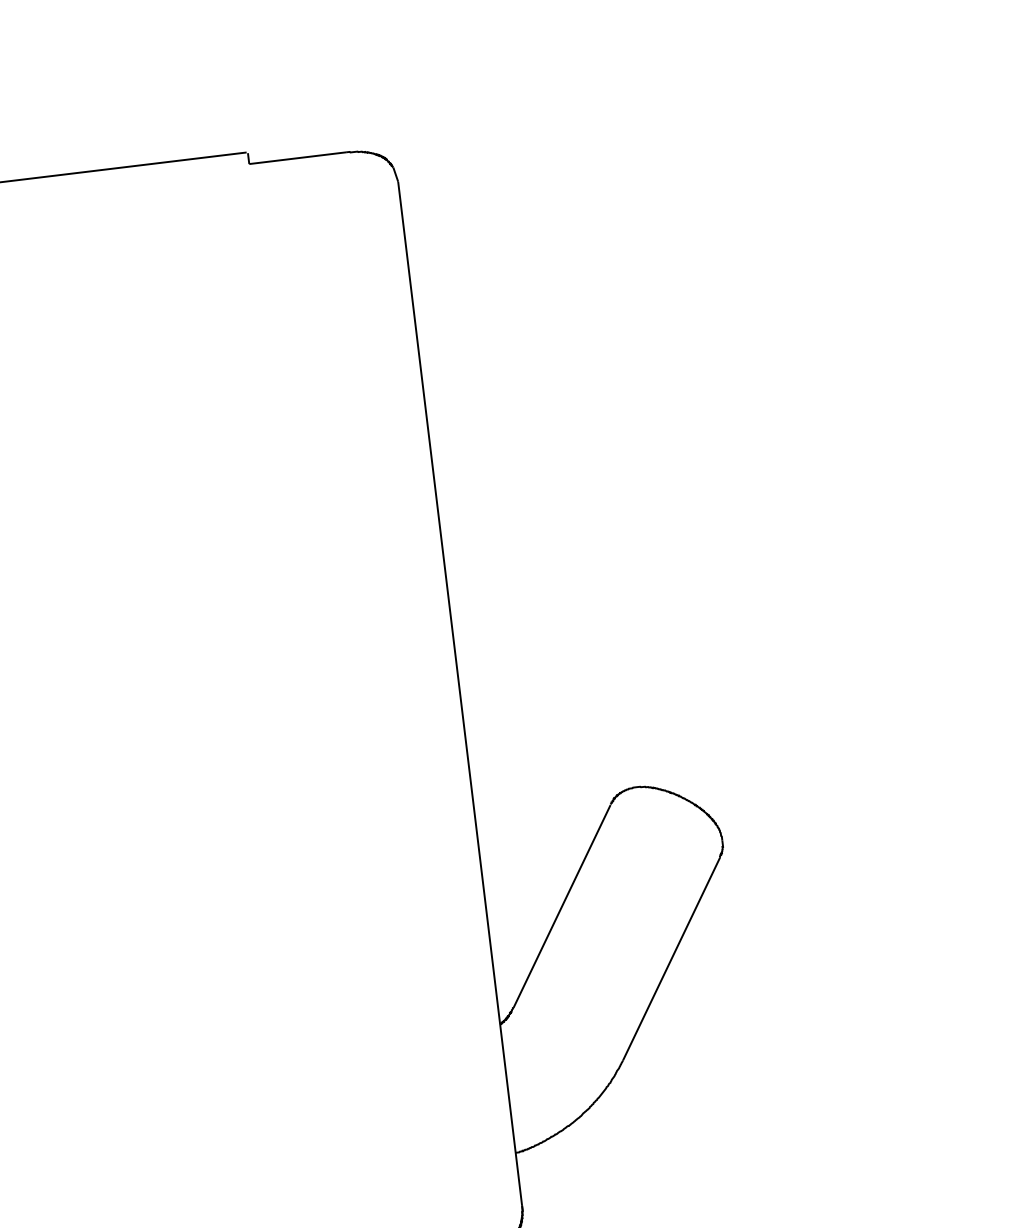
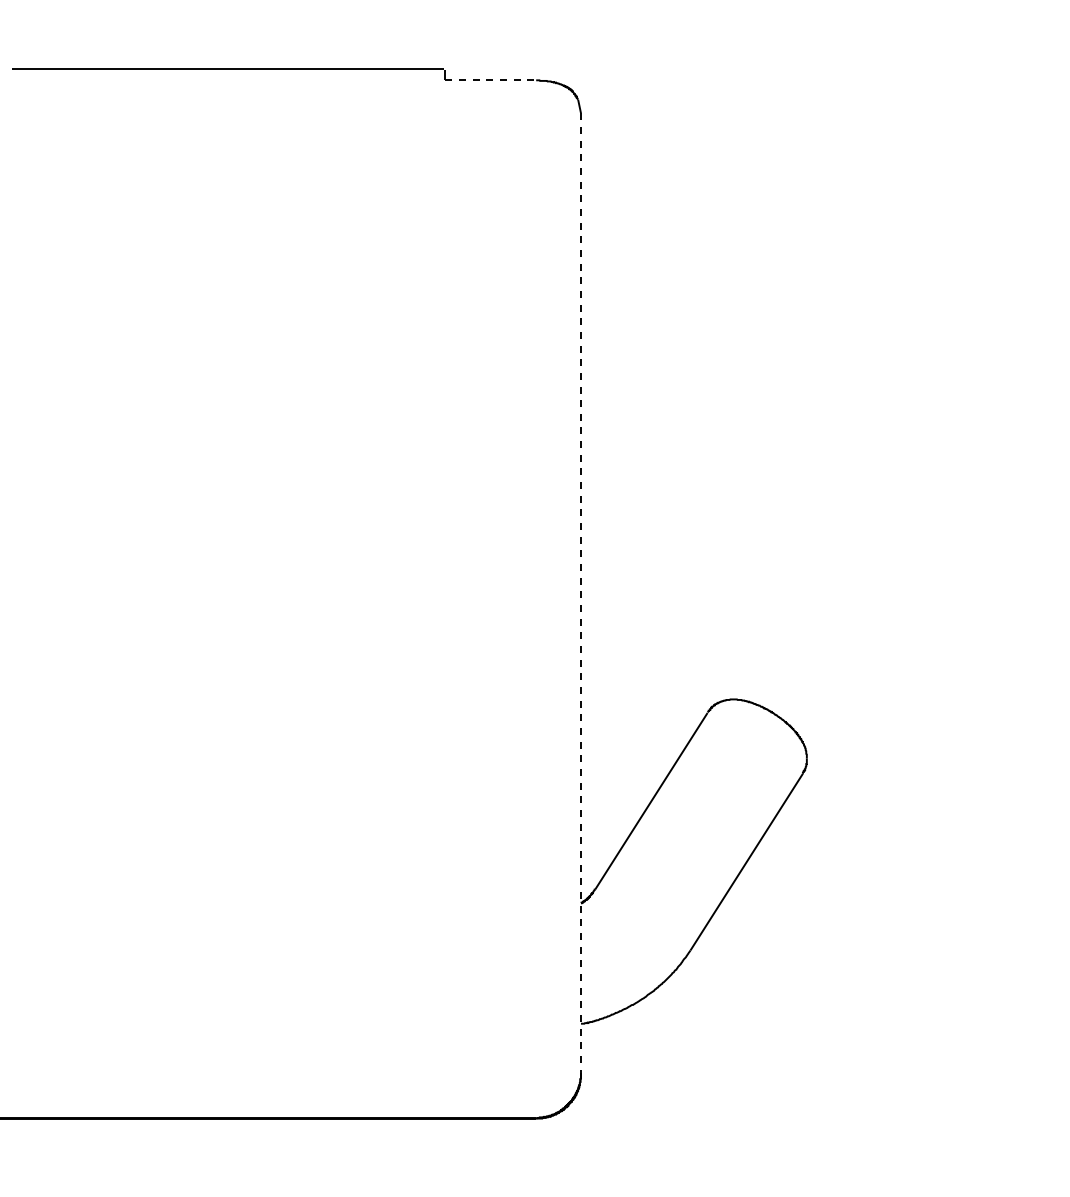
line: (298, 158) -> (491, 80), solid -> dashed
line: (460, 693) -> (581, 593), solid -> dashed

